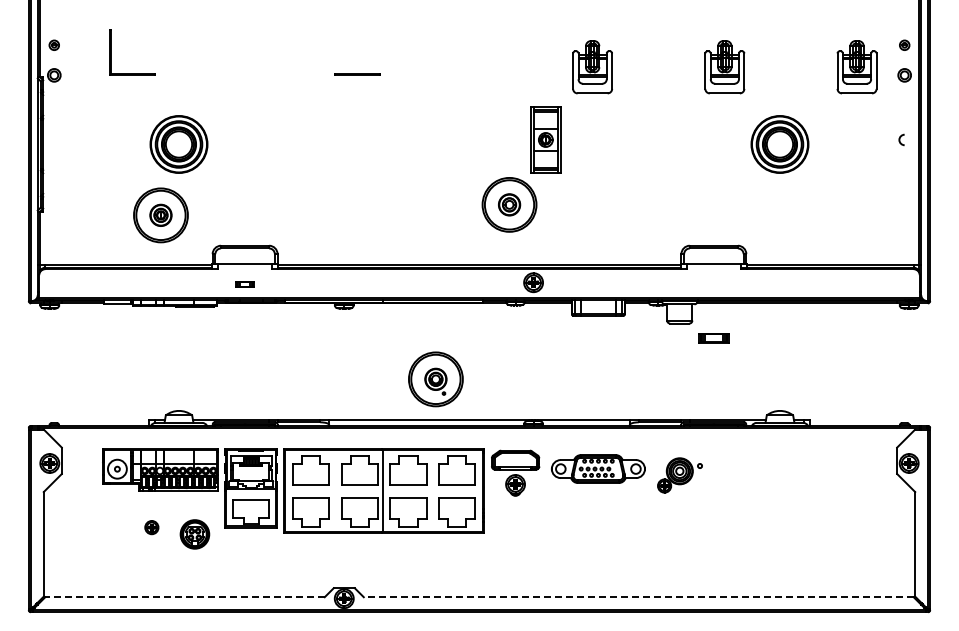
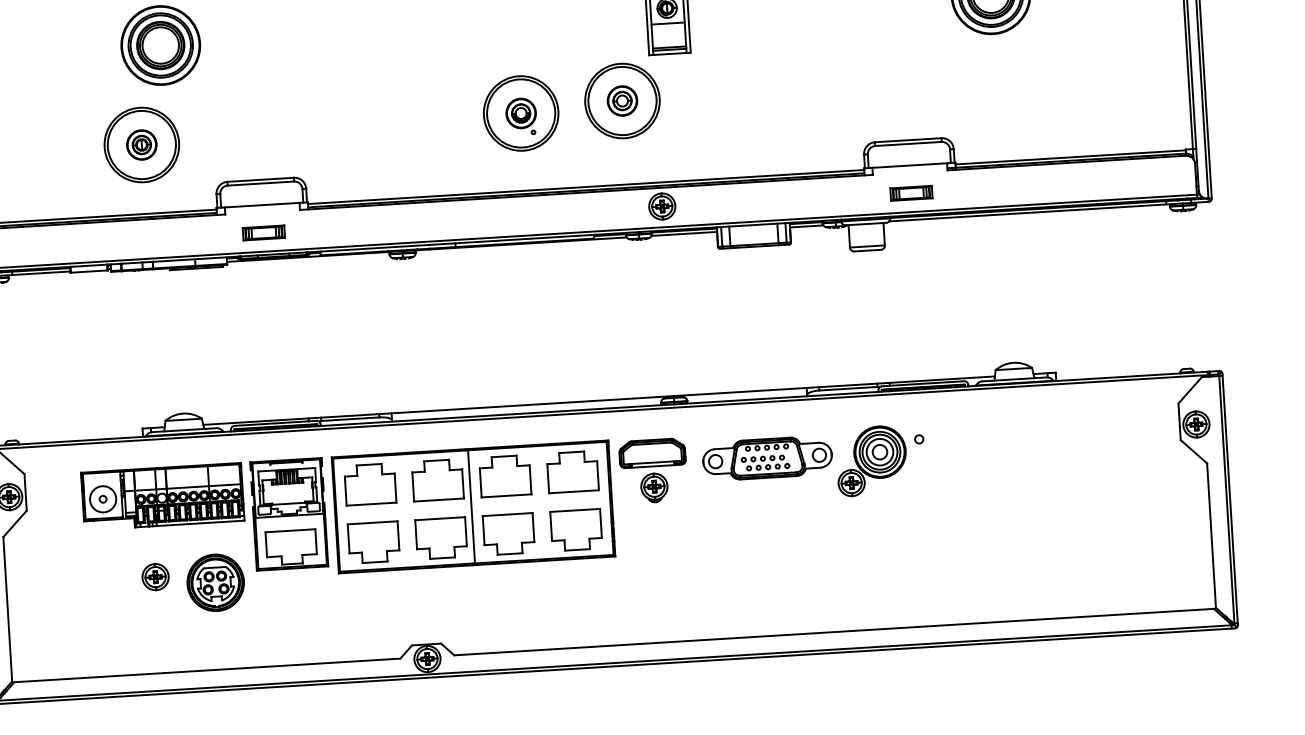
part: (244, 284) -> (263, 233), size x1.67
part: (713, 338) -> (910, 193), moved
part: (435, 379) -> (520, 113), moved
part: (679, 475) -> (880, 460), size x1.43
part: (151, 527) -> (155, 576), size x1.43
part: (194, 534) -> (215, 582), size x1.43
line: (185, 597) -> (208, 670), dashed -> solid
line: (638, 597) -> (833, 632), dashed -> solid

